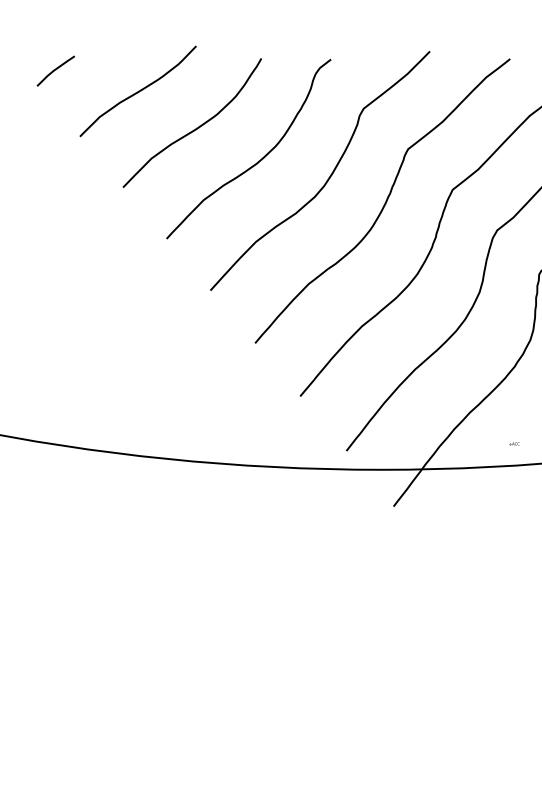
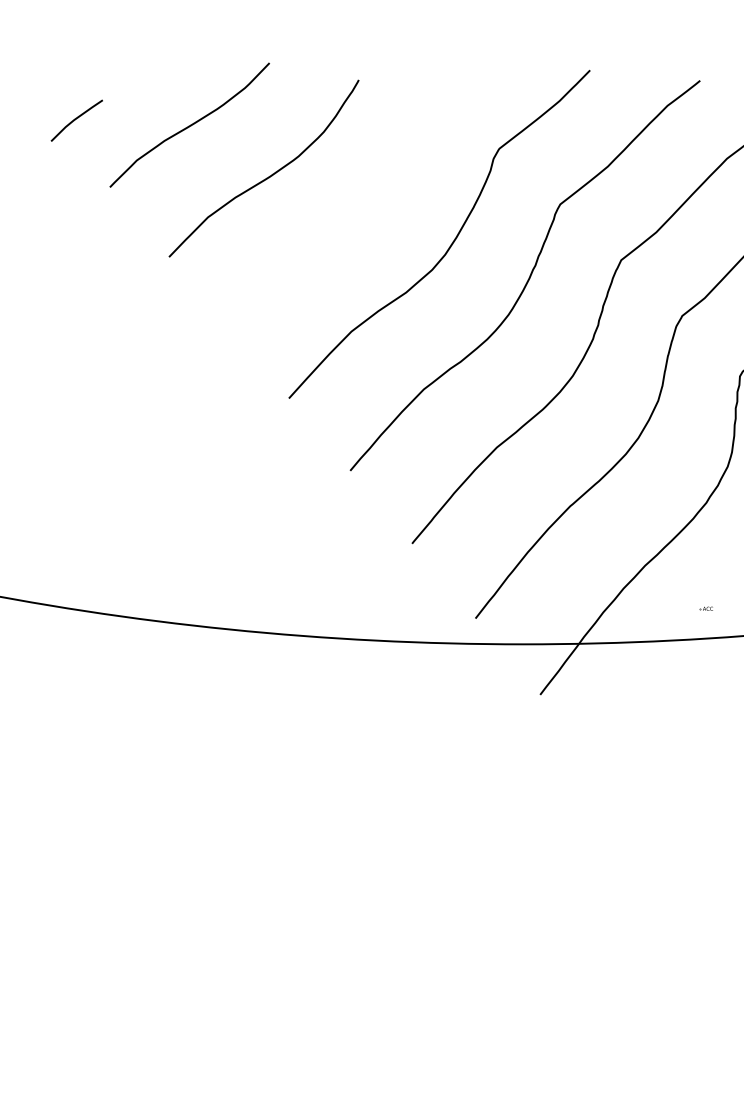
line: (55, 70) -> (76, 119), moved
curve: (258, 160) -> (354, 219), removed

